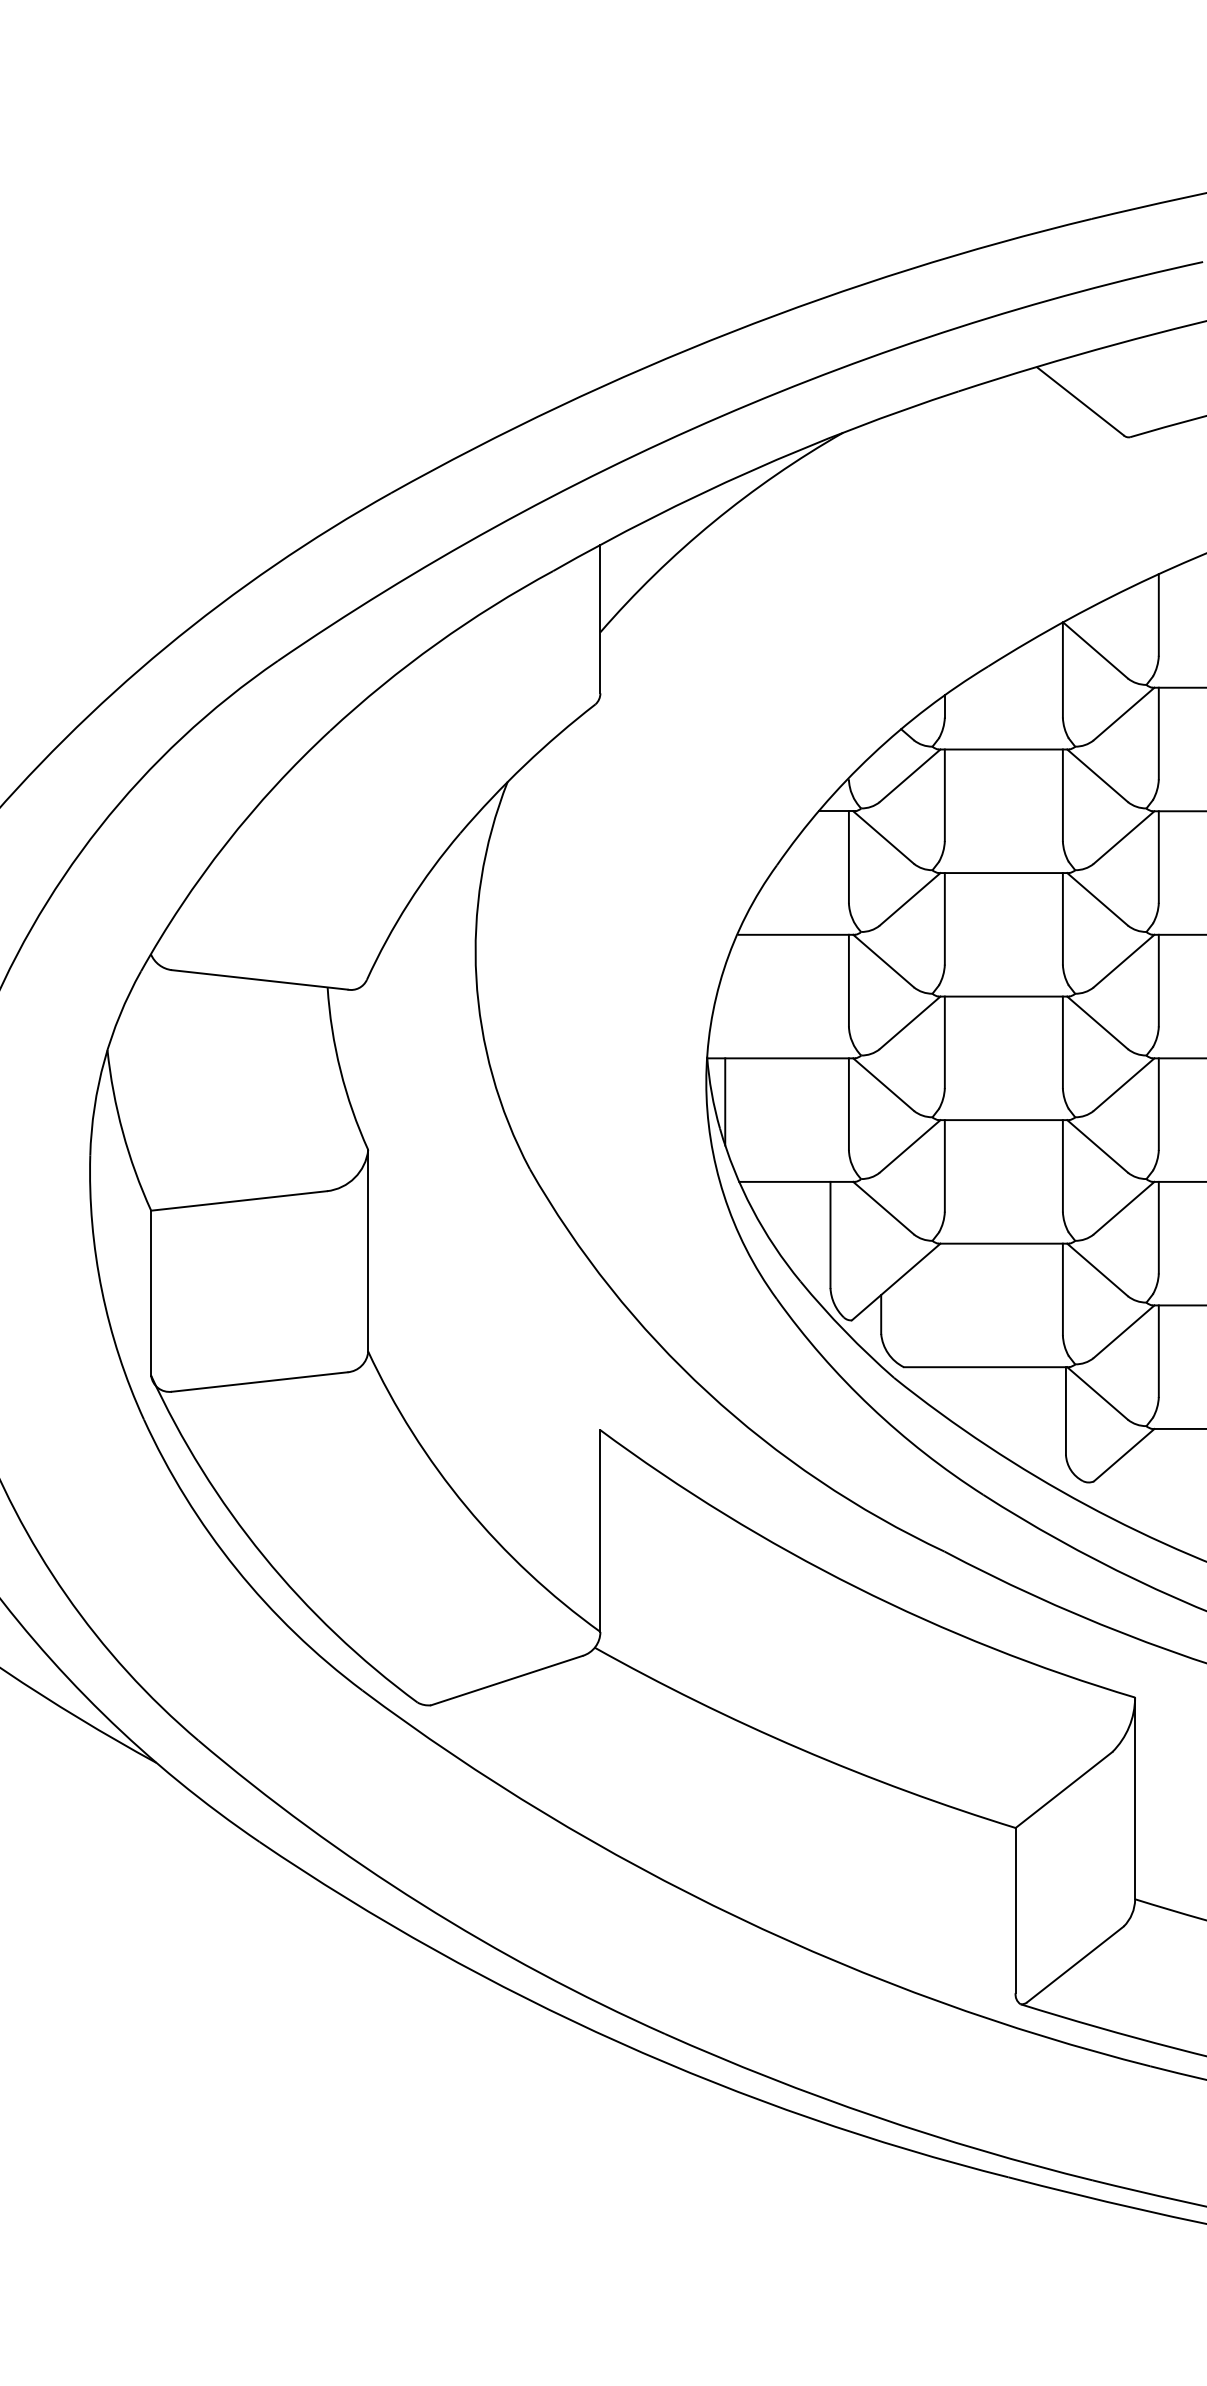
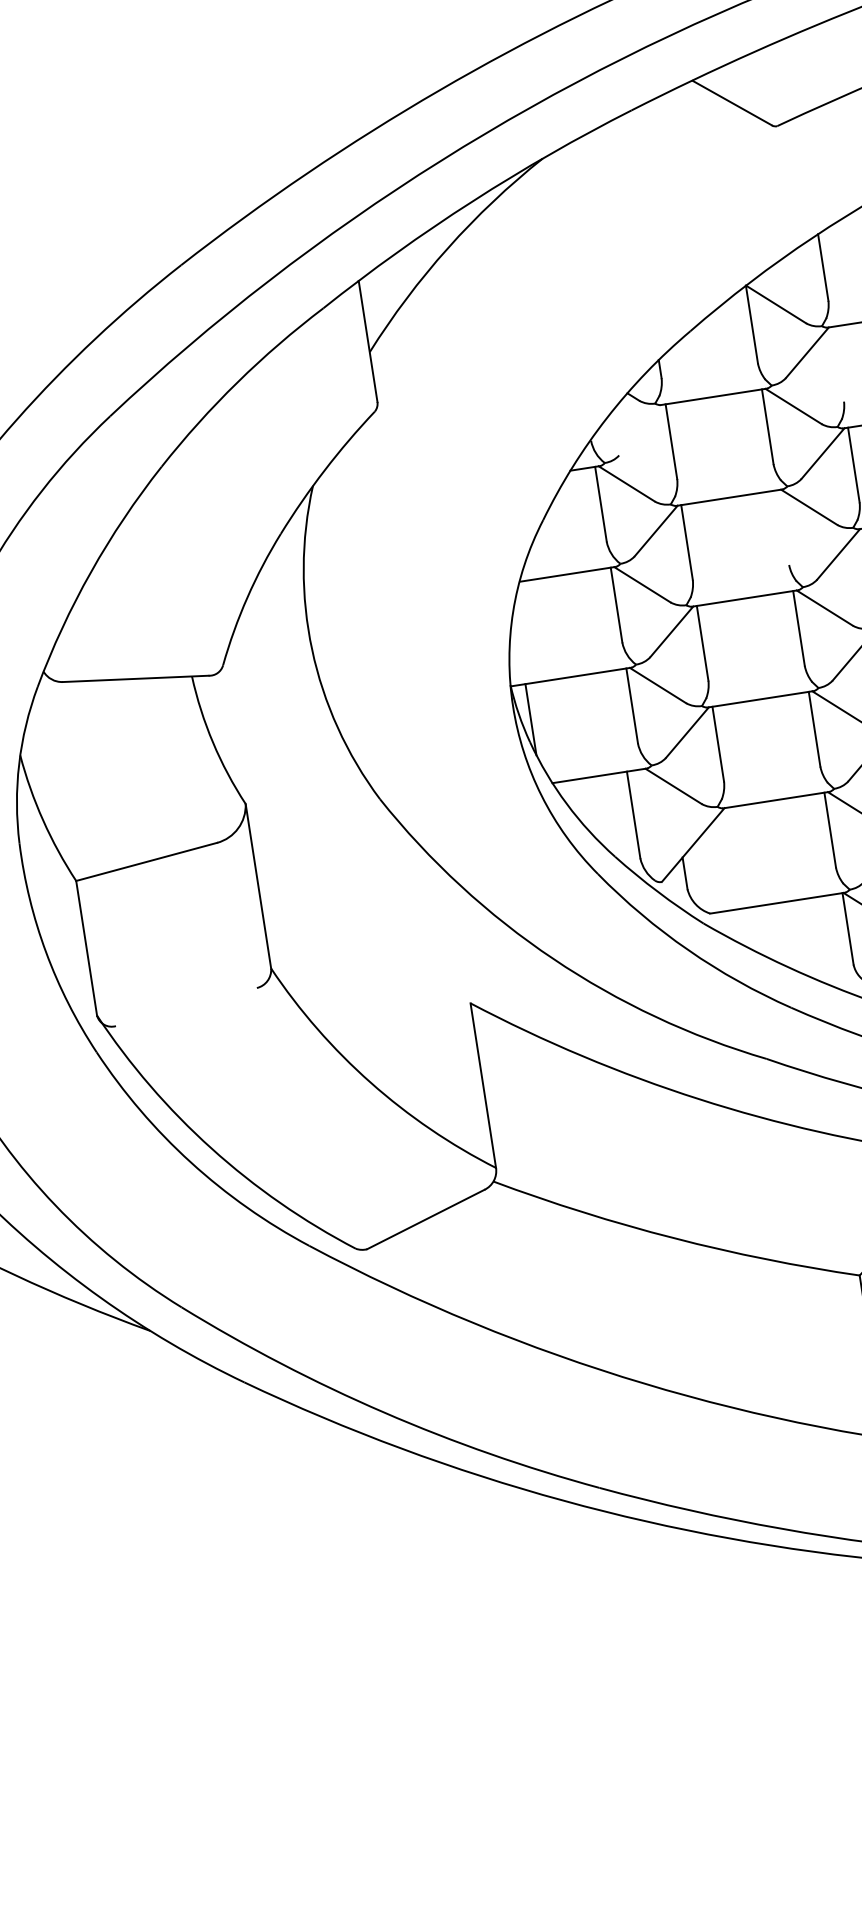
line: (1158, 733) -> (837, 364), removed
line: (909, 775) -> (640, 430), removed
line: (1062, 918) -> (783, 527), removed
line: (259, 1381) -> (186, 1006), removed

